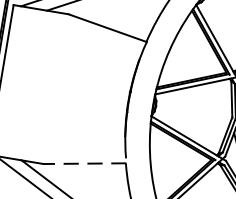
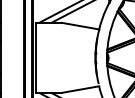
line: (82, 163) -> (79, 89), dashed -> solid

